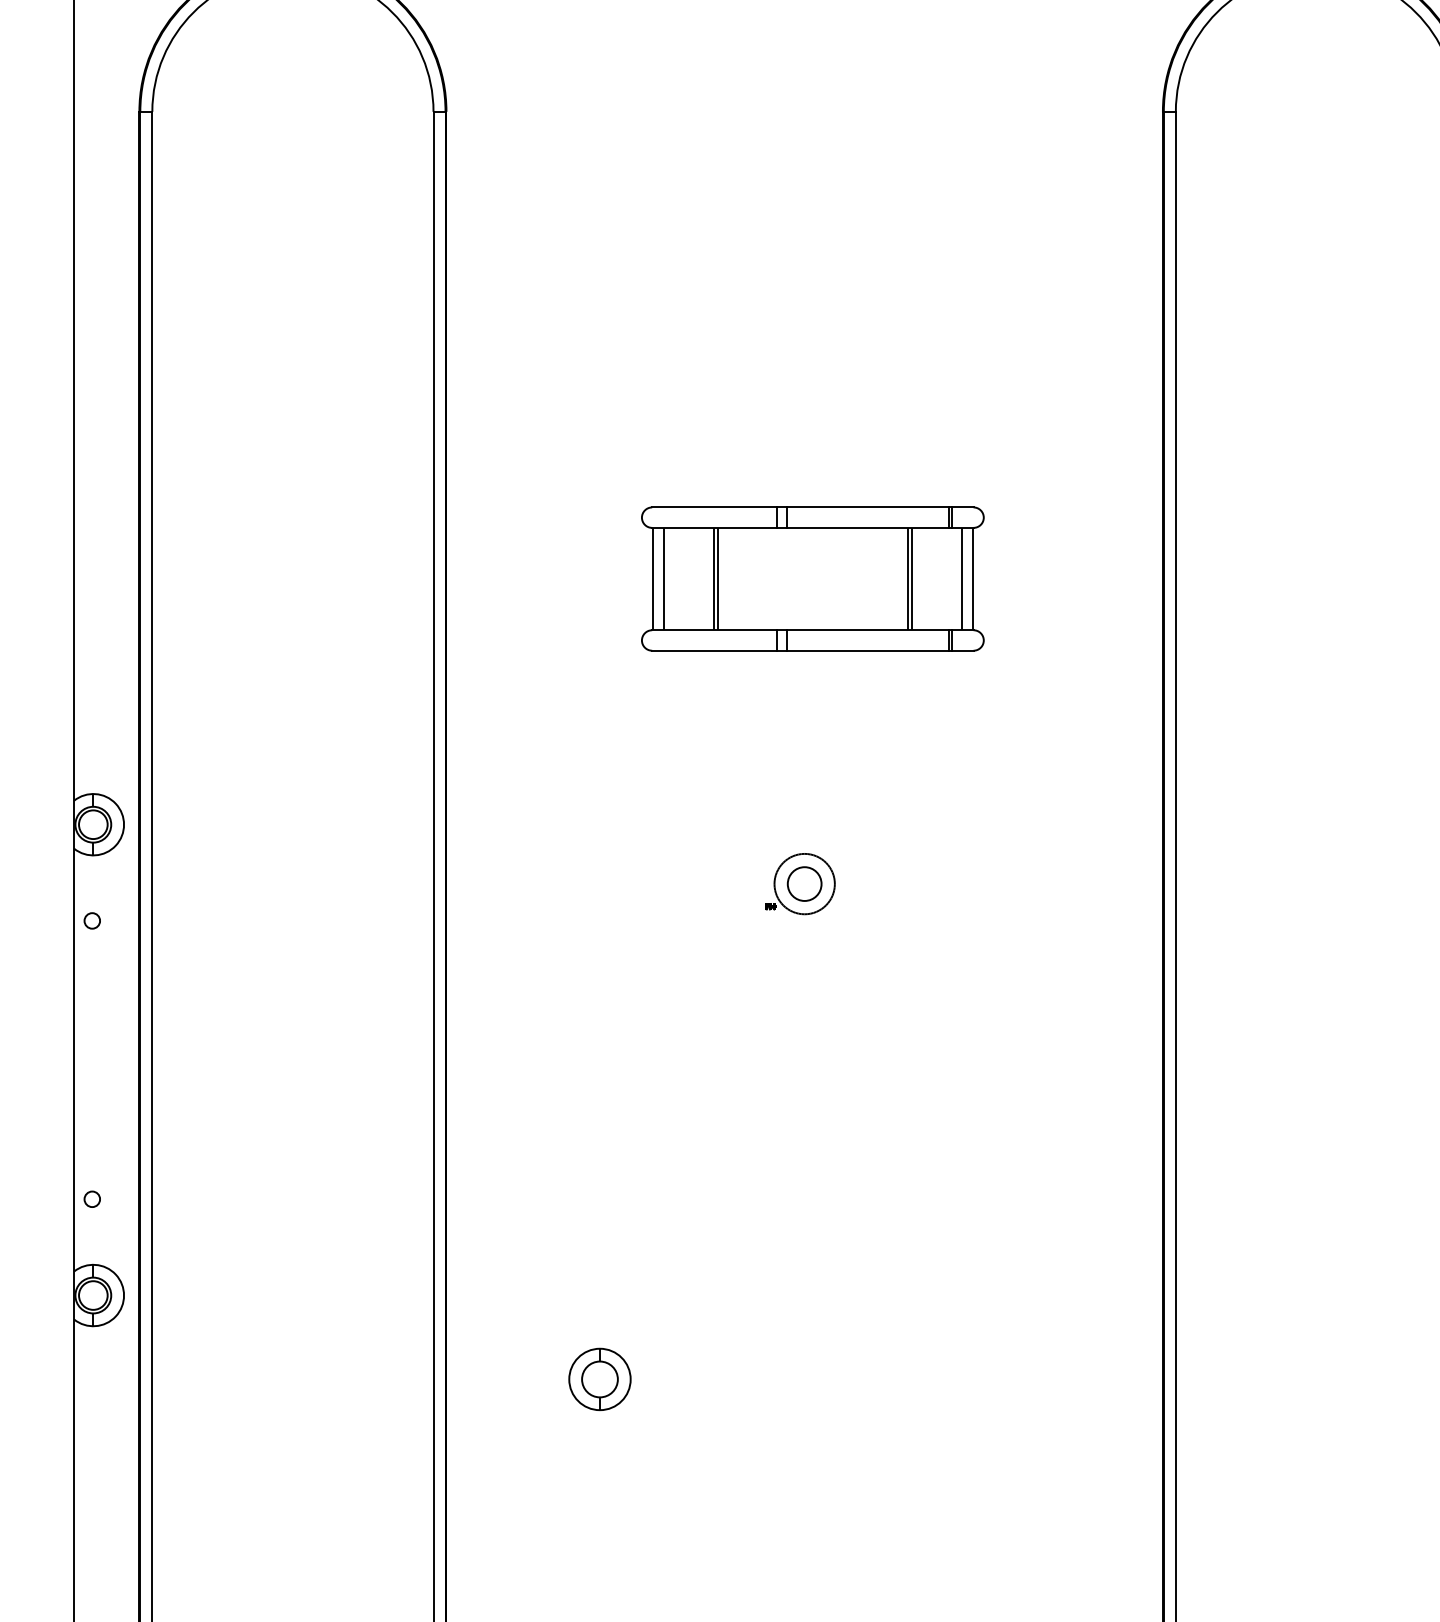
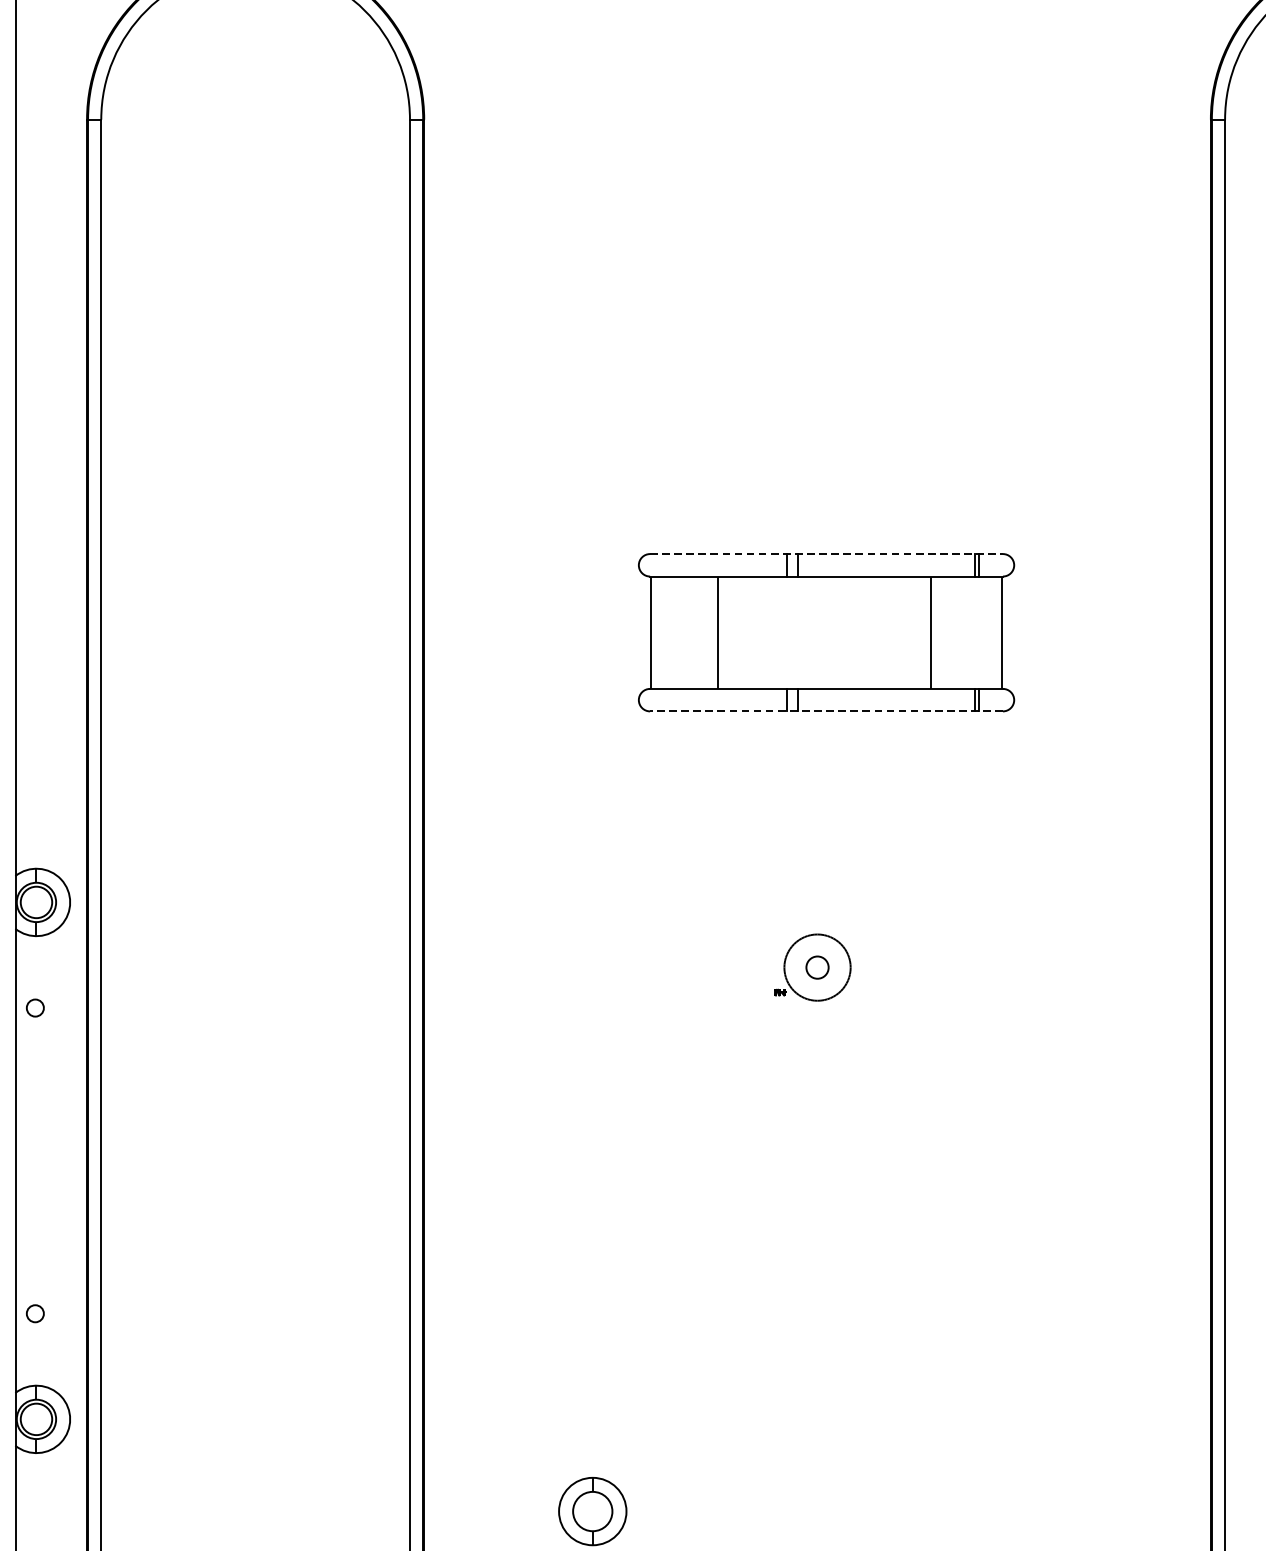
line: (812, 507) -> (826, 554), solid -> dashed
line: (663, 578) -> (662, 632), removed
line: (717, 578) -> (721, 632), removed
line: (911, 578) -> (934, 632), removed
line: (961, 578) -> (989, 632), removed
line: (812, 650) -> (826, 711), solid -> dashed
circle: (804, 883) -> (817, 966), size x0.6

